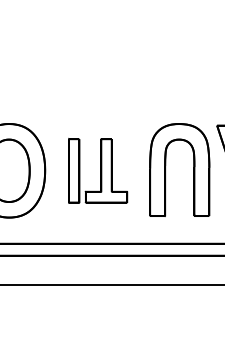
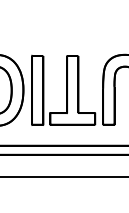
part: (97, 170) -> (63, 90), size x1.43

